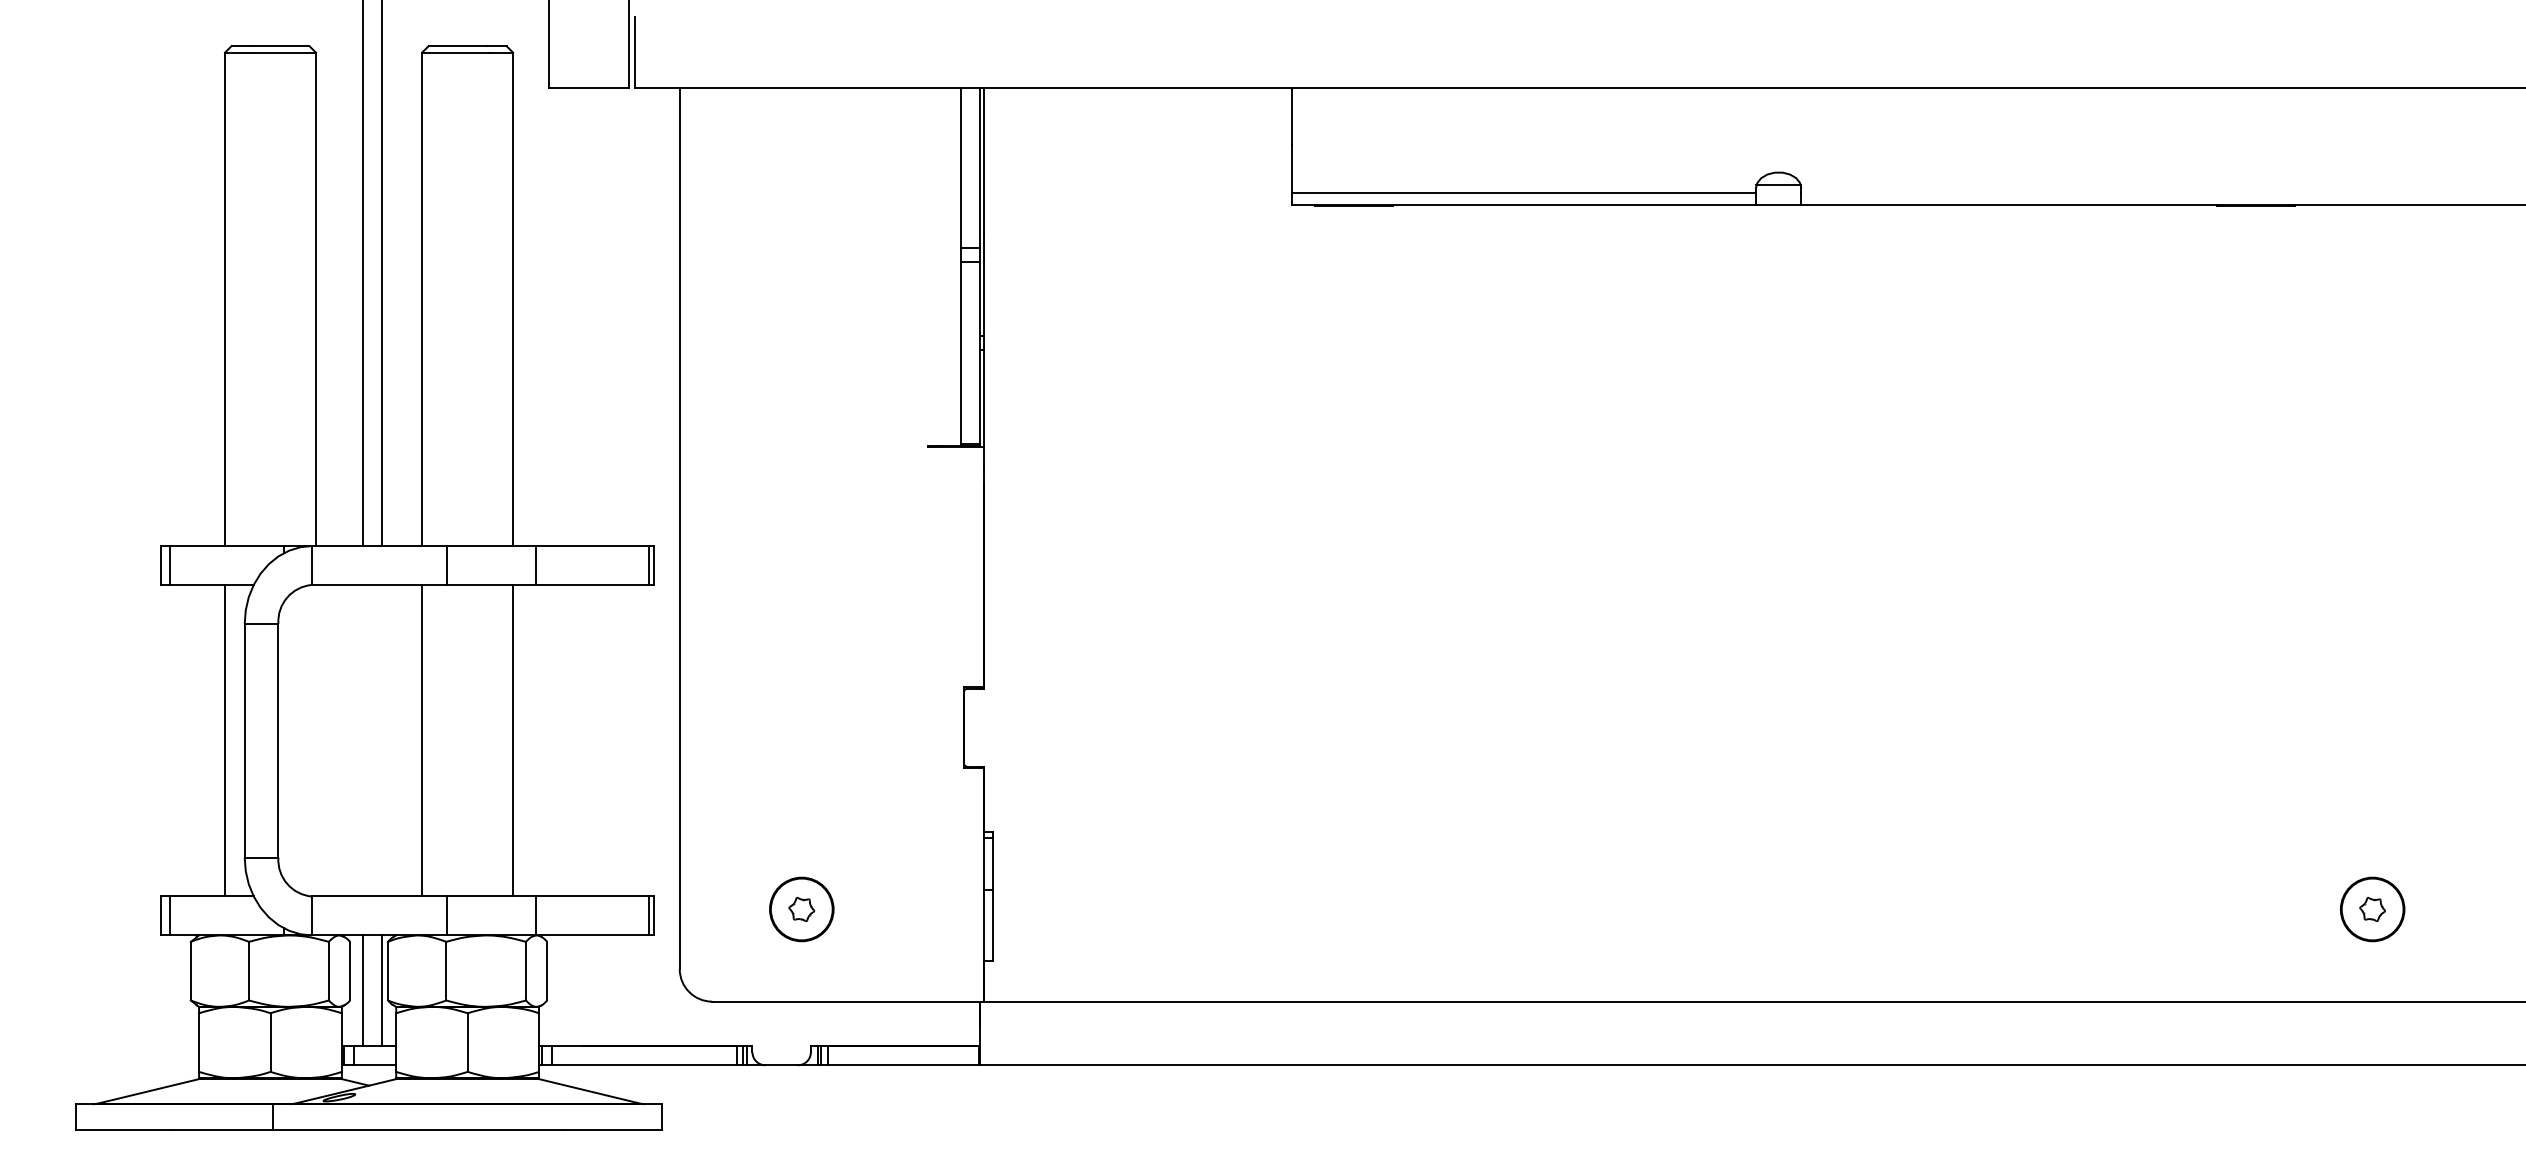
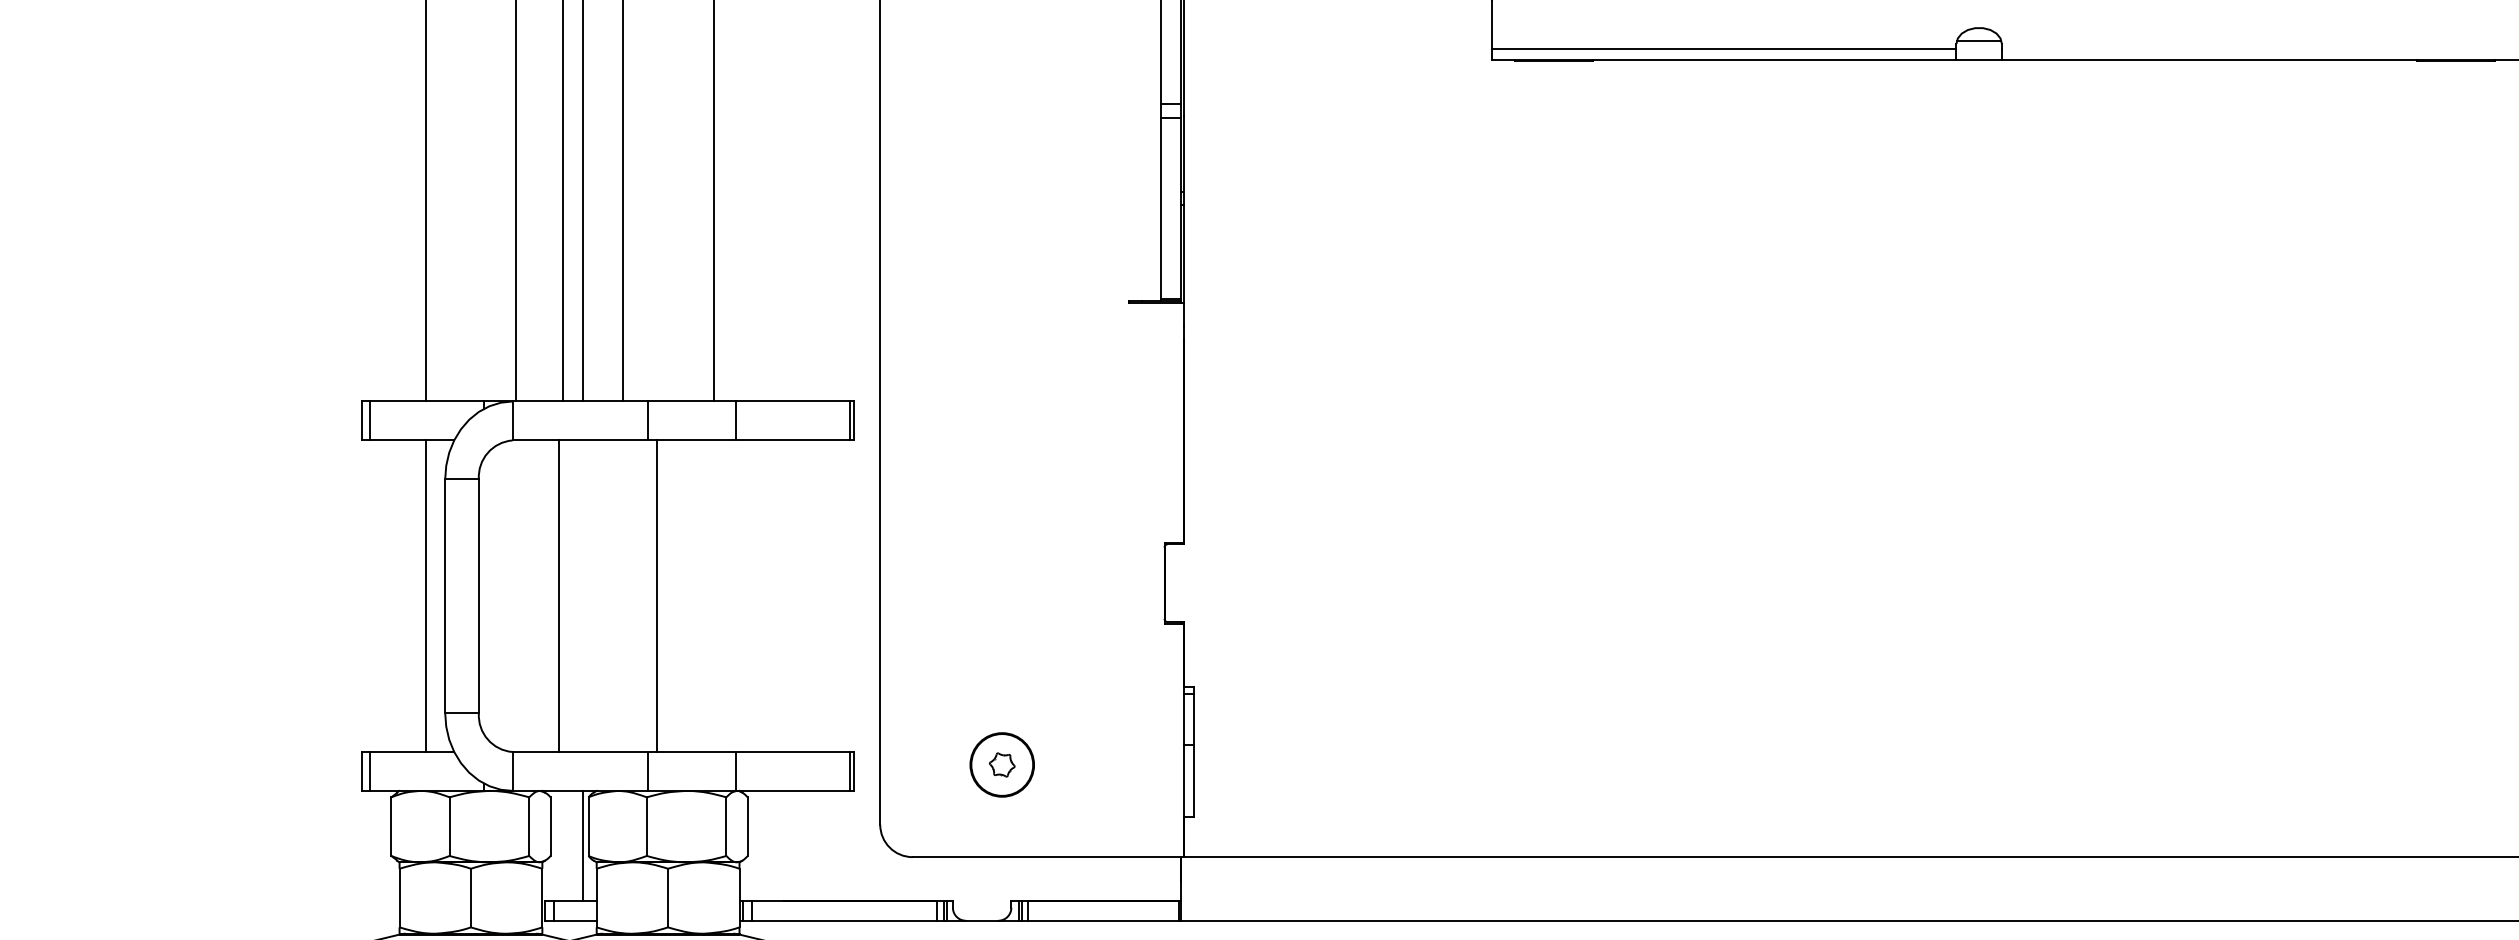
line: (422, 740) -> (558, 595), moved
line: (513, 740) -> (656, 595), moved
line: (363, 990) -> (563, 845), removed

